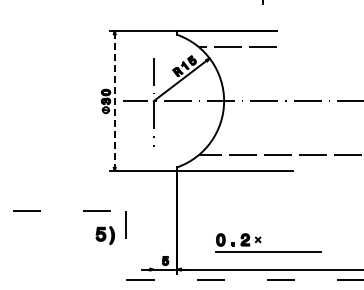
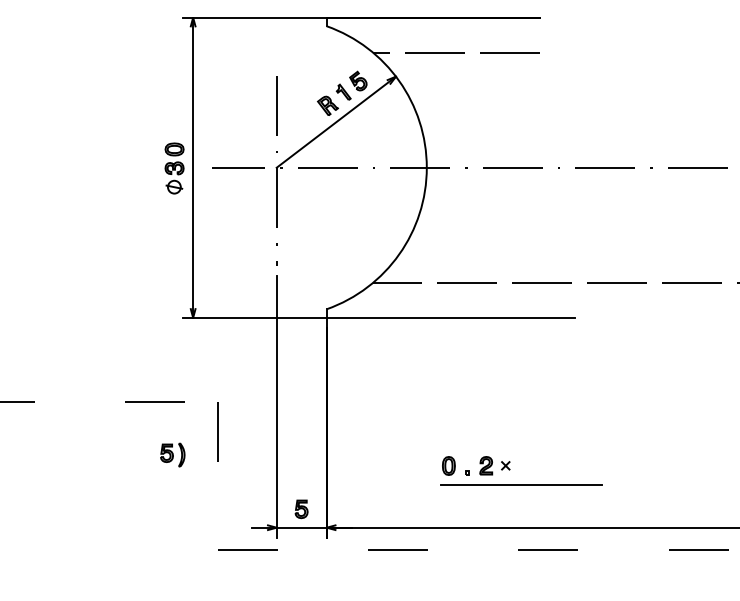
line: (114, 100) -> (192, 166), dashed -> solid
line: (153, 212) -> (275, 405), added
part: (104, 235) -> (171, 454), size x0.62
part: (268, 242) -> (521, 469), size x0.71

